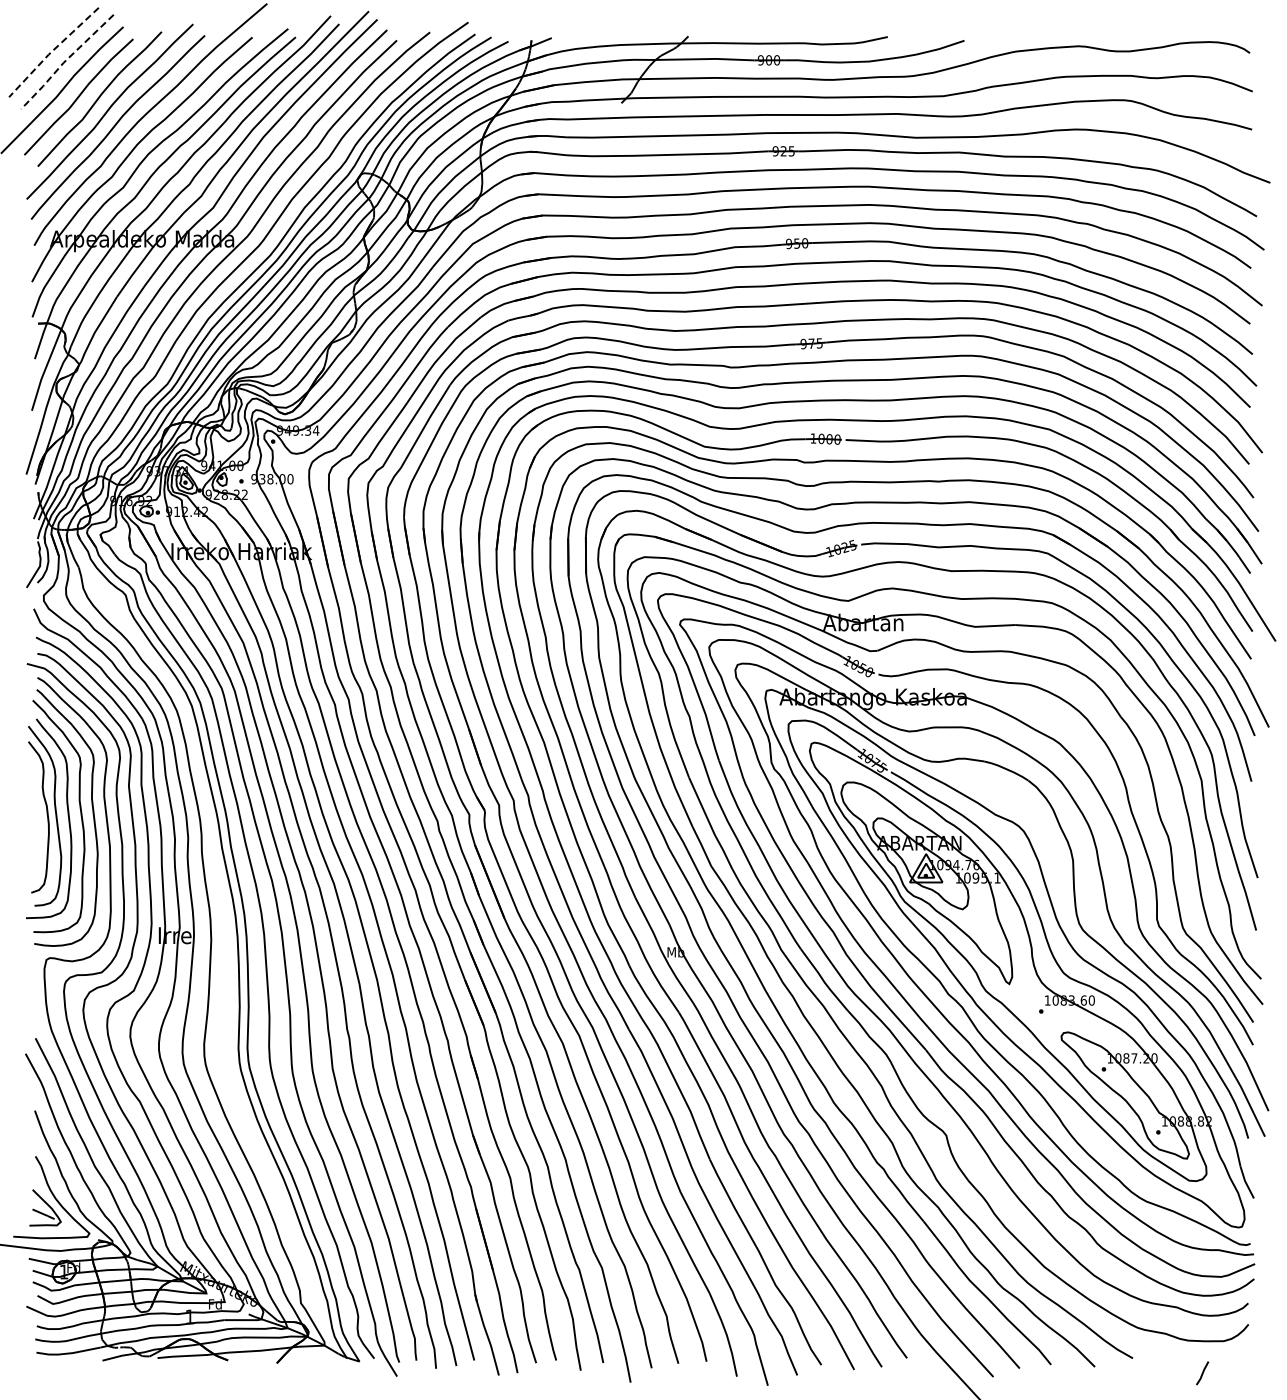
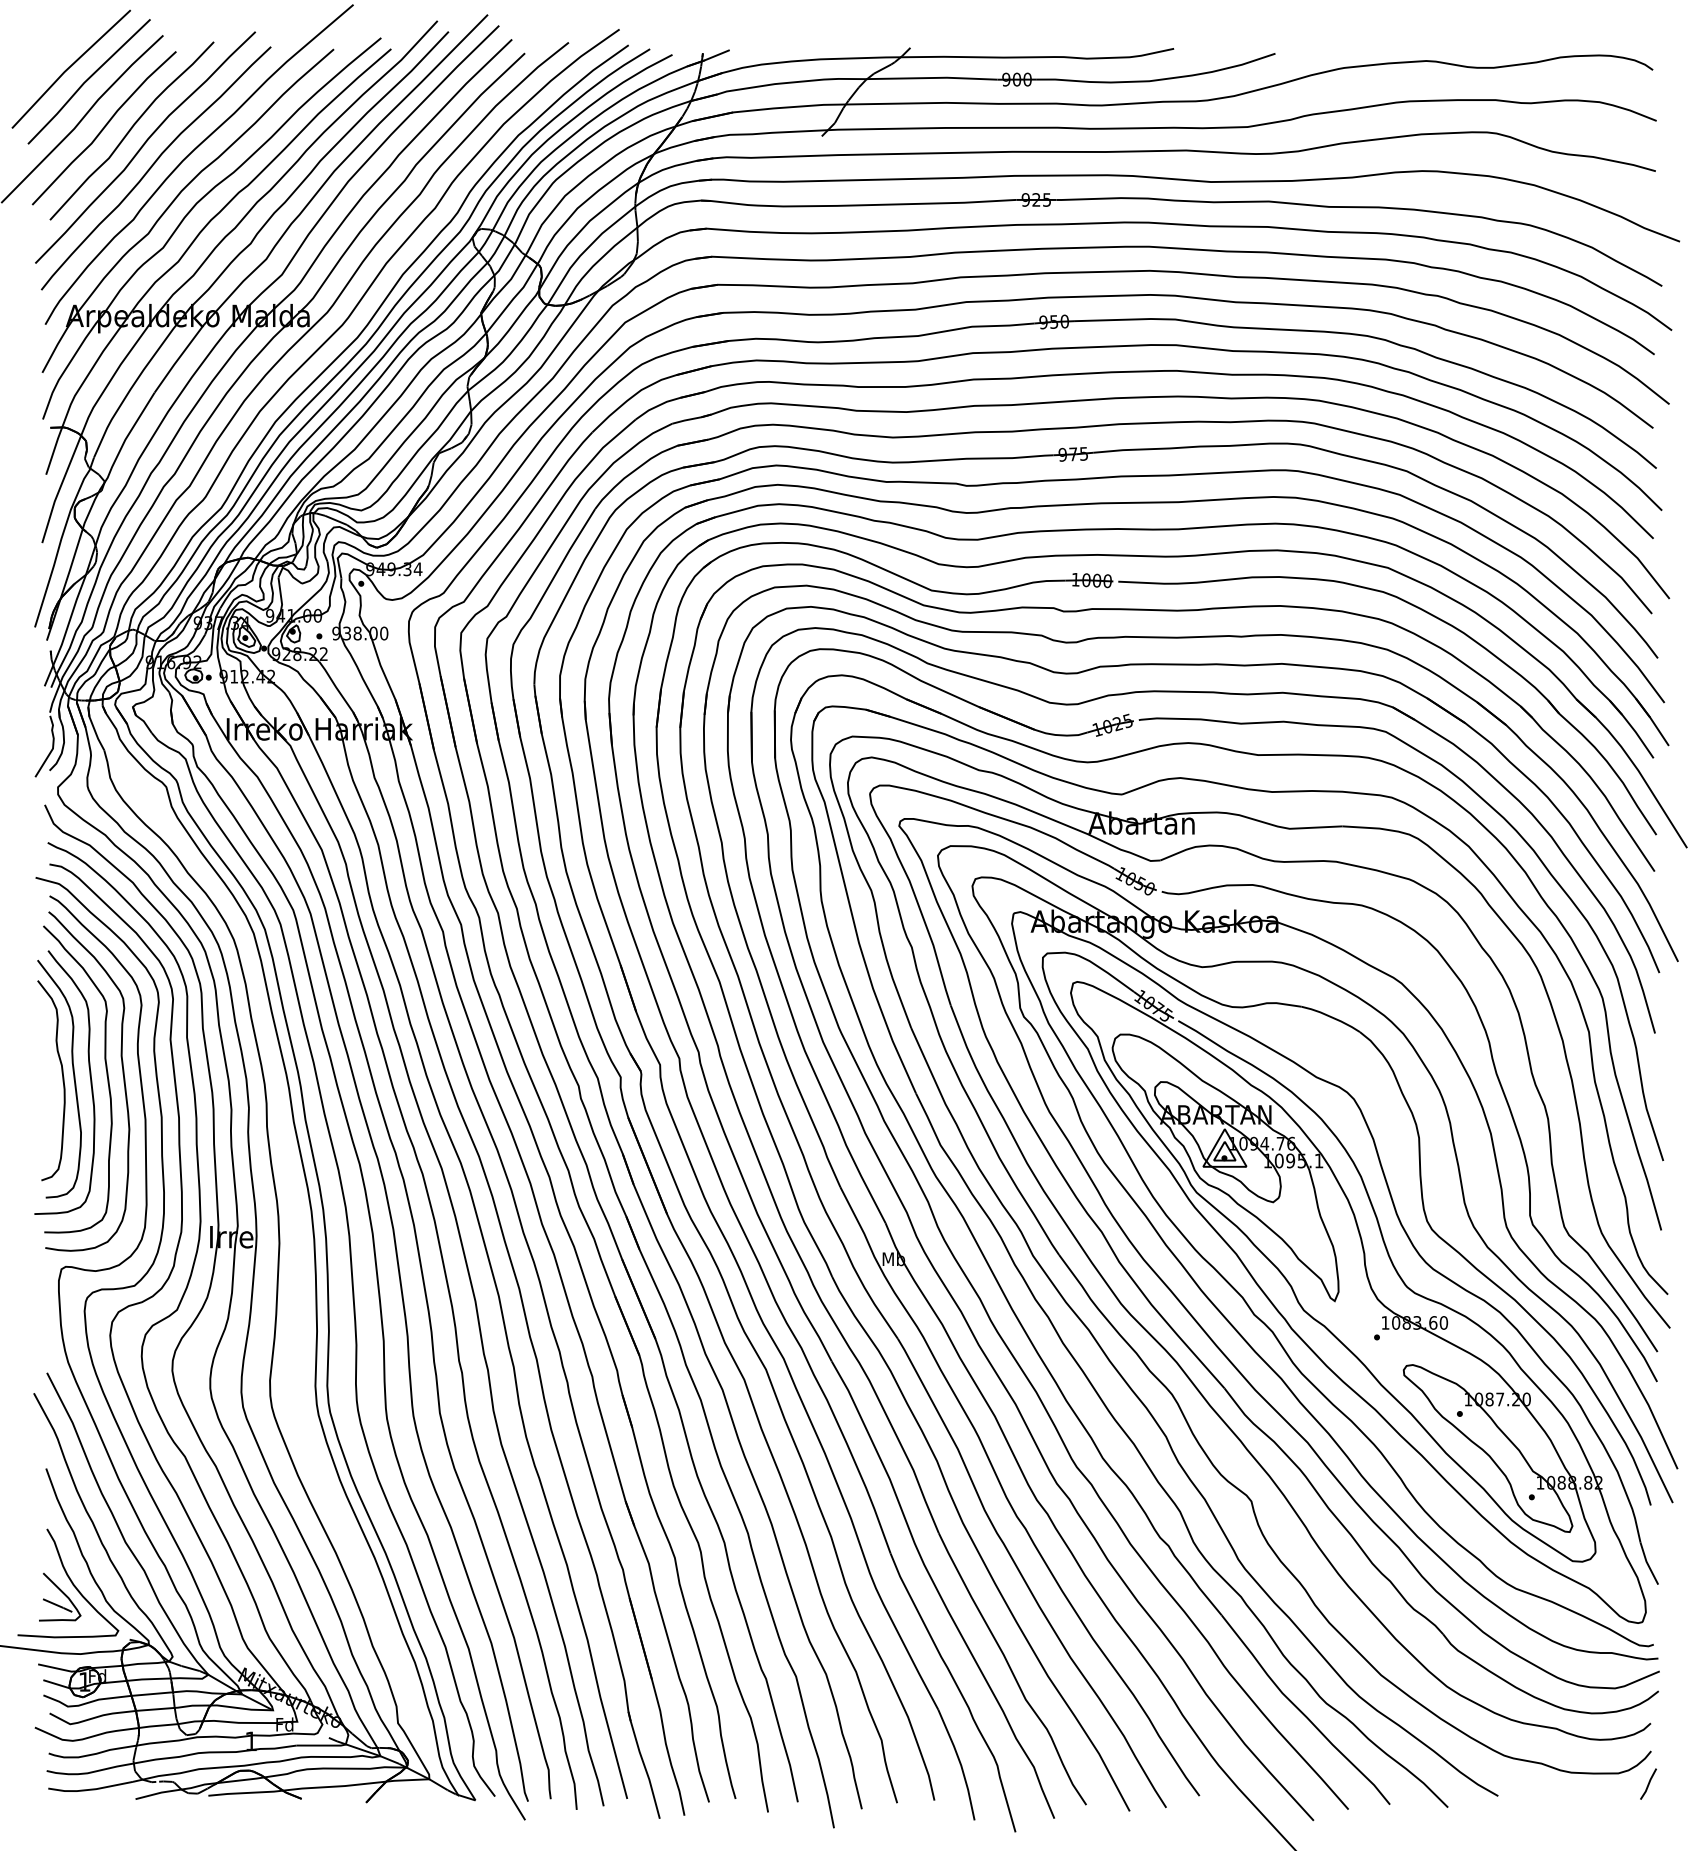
line: (51, 52) -> (68, 69), dashed -> solid
line: (65, 61) -> (86, 81), dashed -> solid
line: (1202, 1373) -> (1648, 1784), moved

